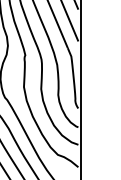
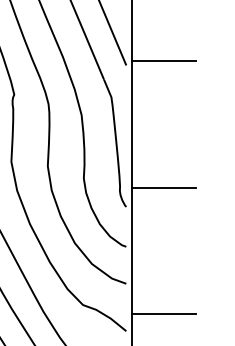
line: (96, 39) -> (164, 61), added
line: (96, 99) -> (164, 188), added
line: (96, 159) -> (164, 314), added

